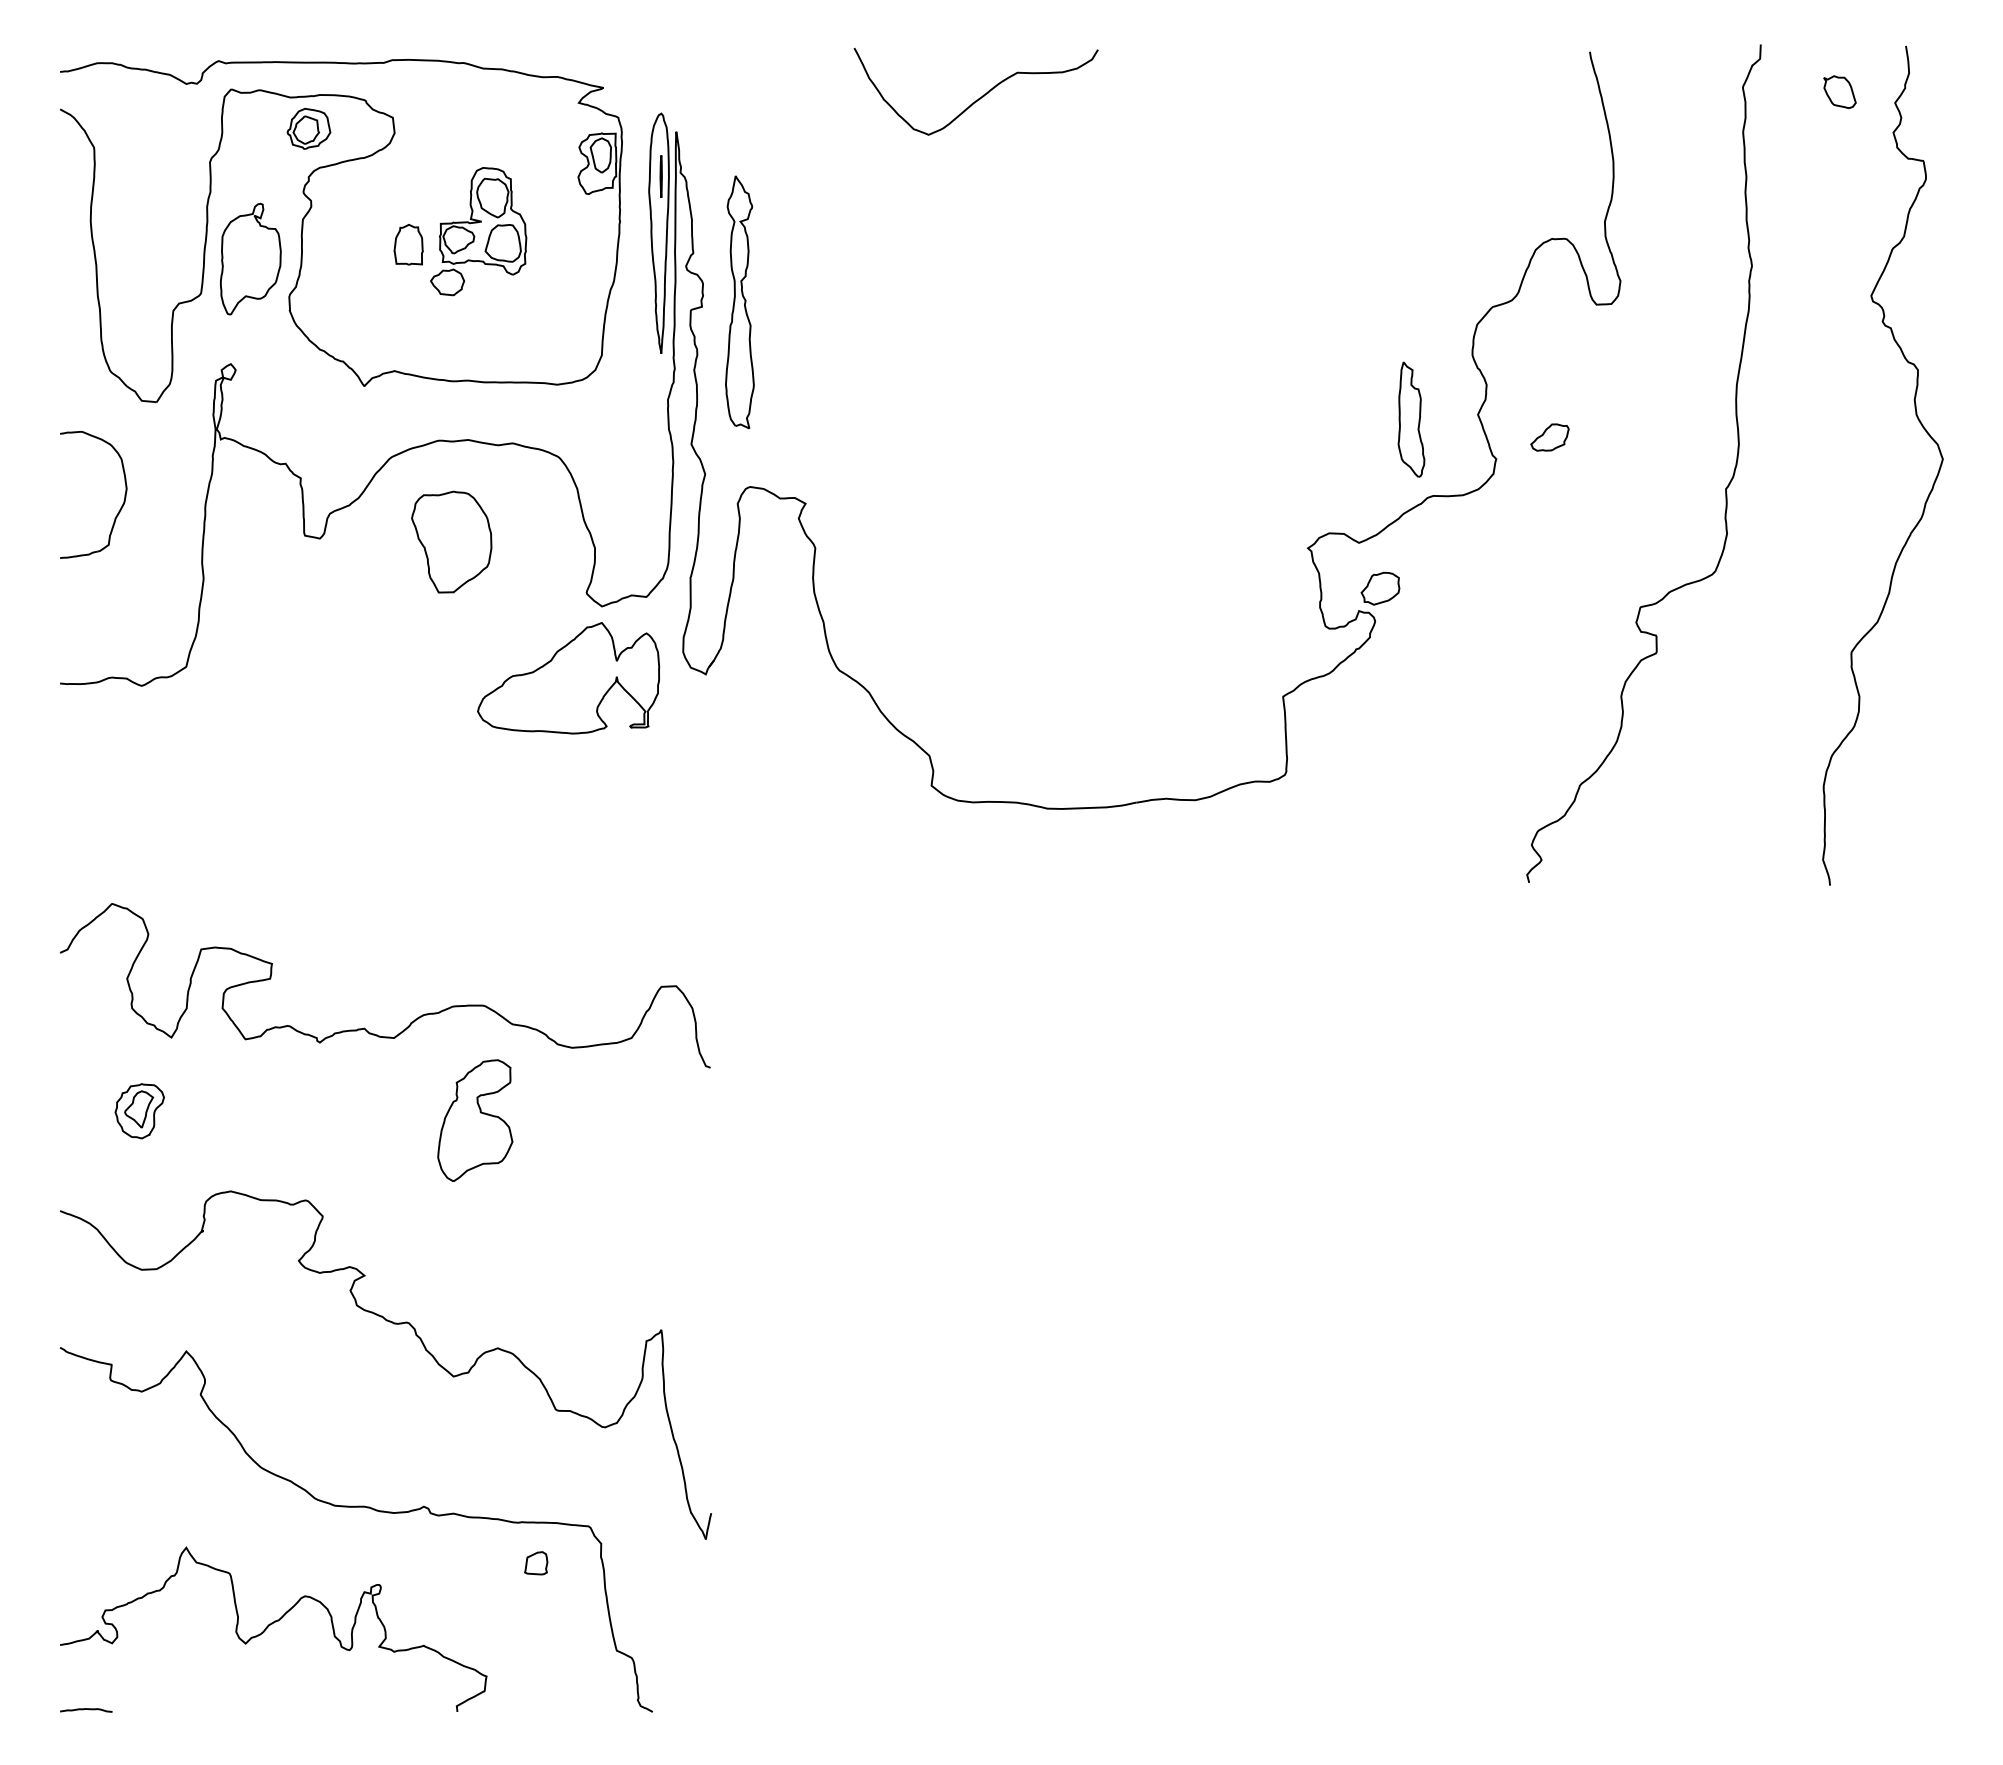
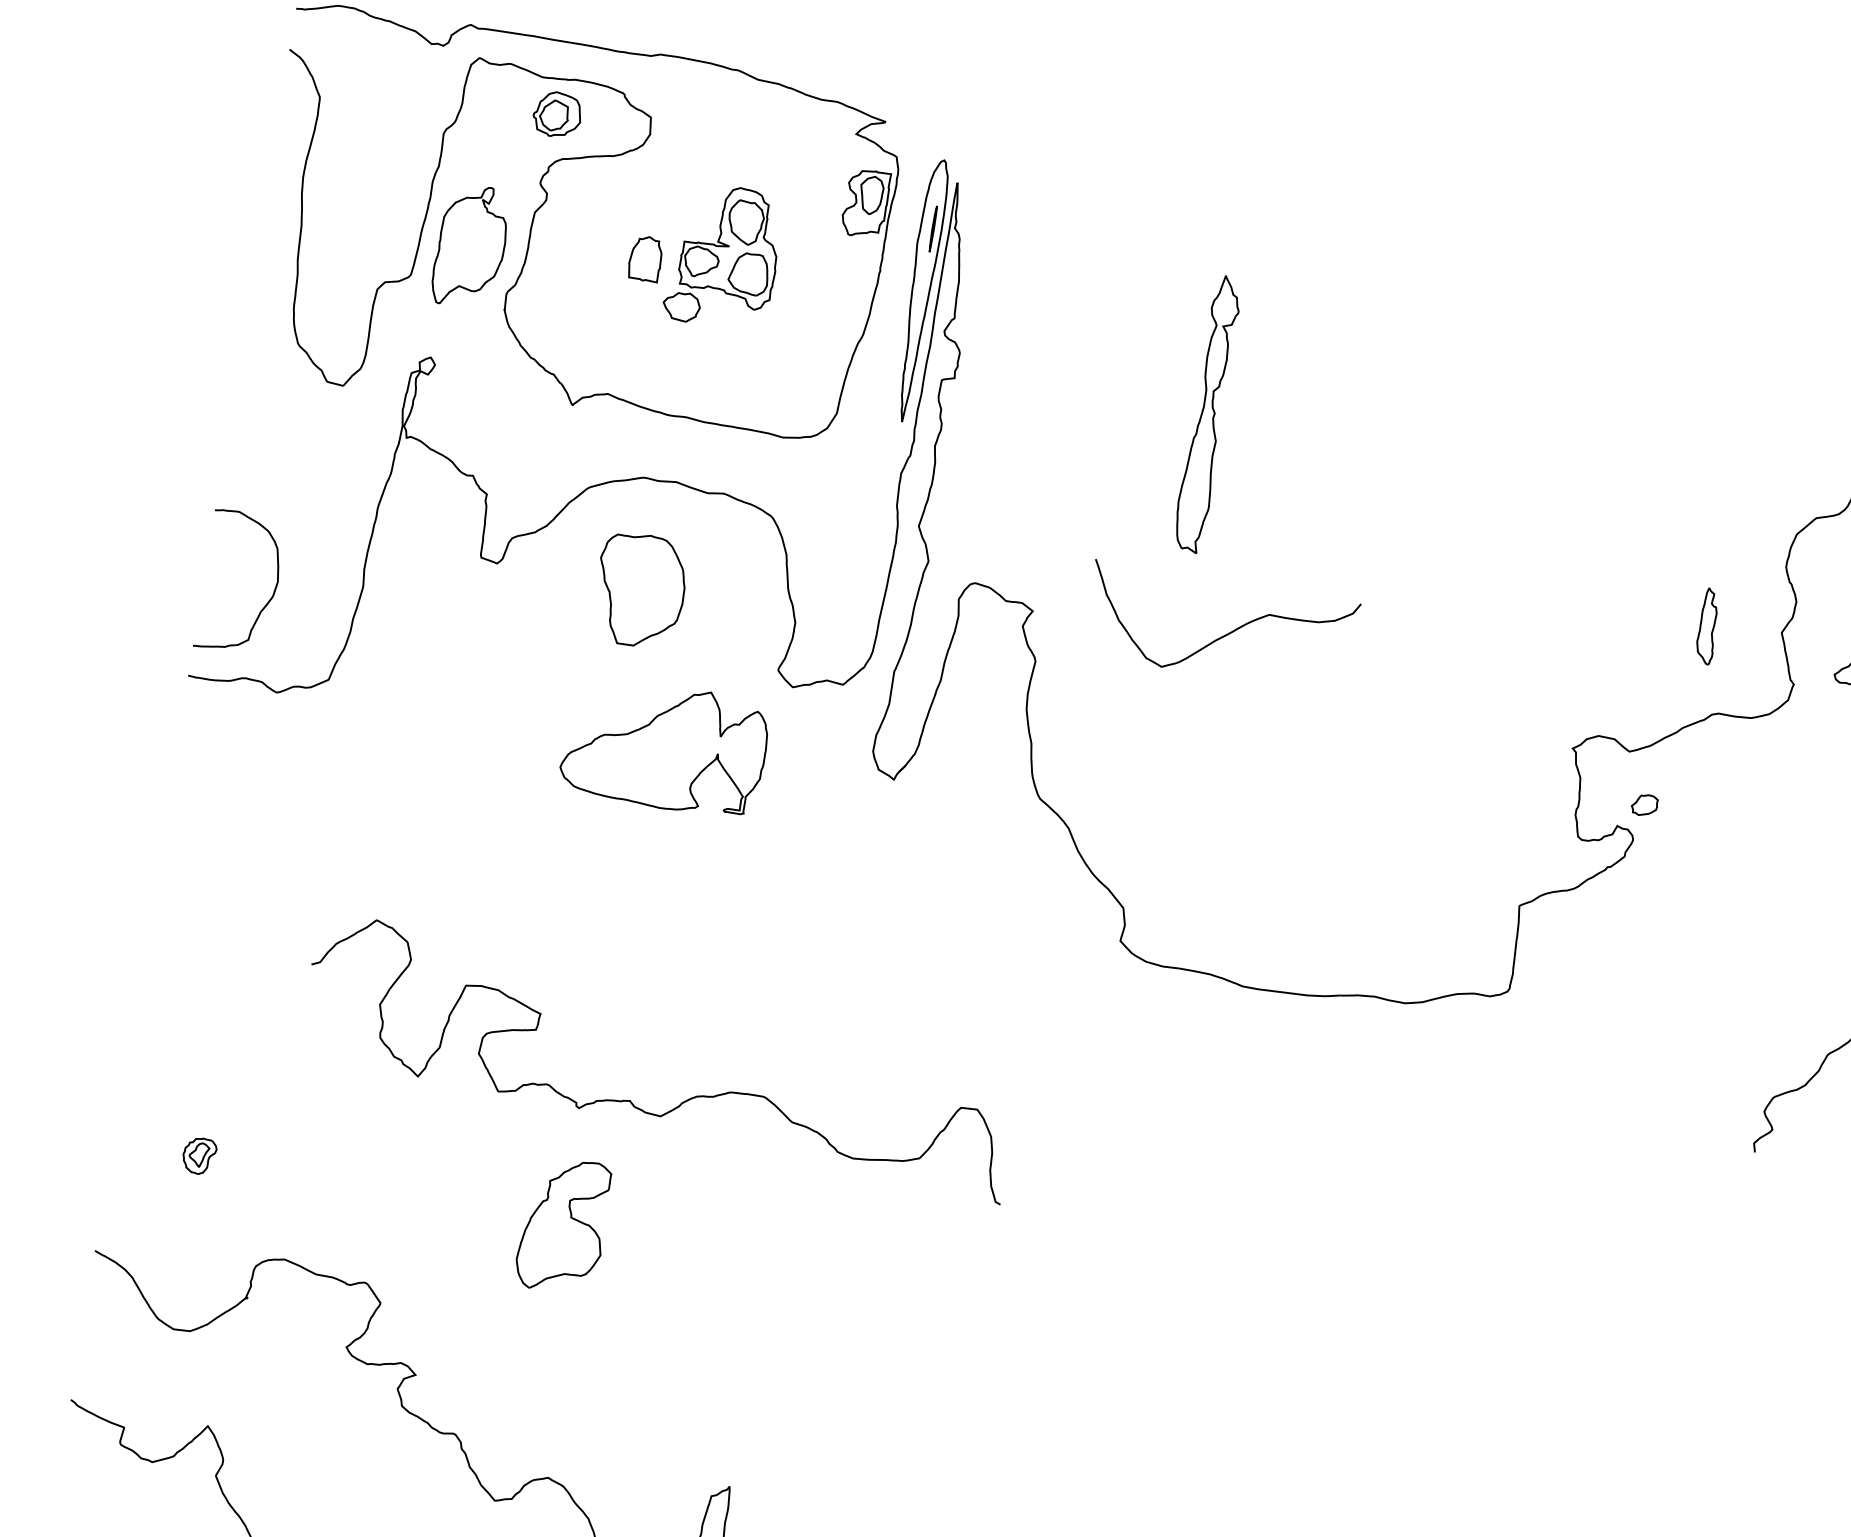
curve: (979, 97) -> (1223, 635), moved
part: (739, 302) -> (1207, 414), moved
part: (1411, 419) -> (1708, 626), size x0.6
part: (120, 507) -> (267, 601), moved
part: (1380, 588) -> (1644, 805), size x0.6
part: (568, 678) -> (664, 747), moved
curve: (411, 1021) -> (682, 1101), moved
part: (139, 1111) -> (199, 1156), size x0.6

